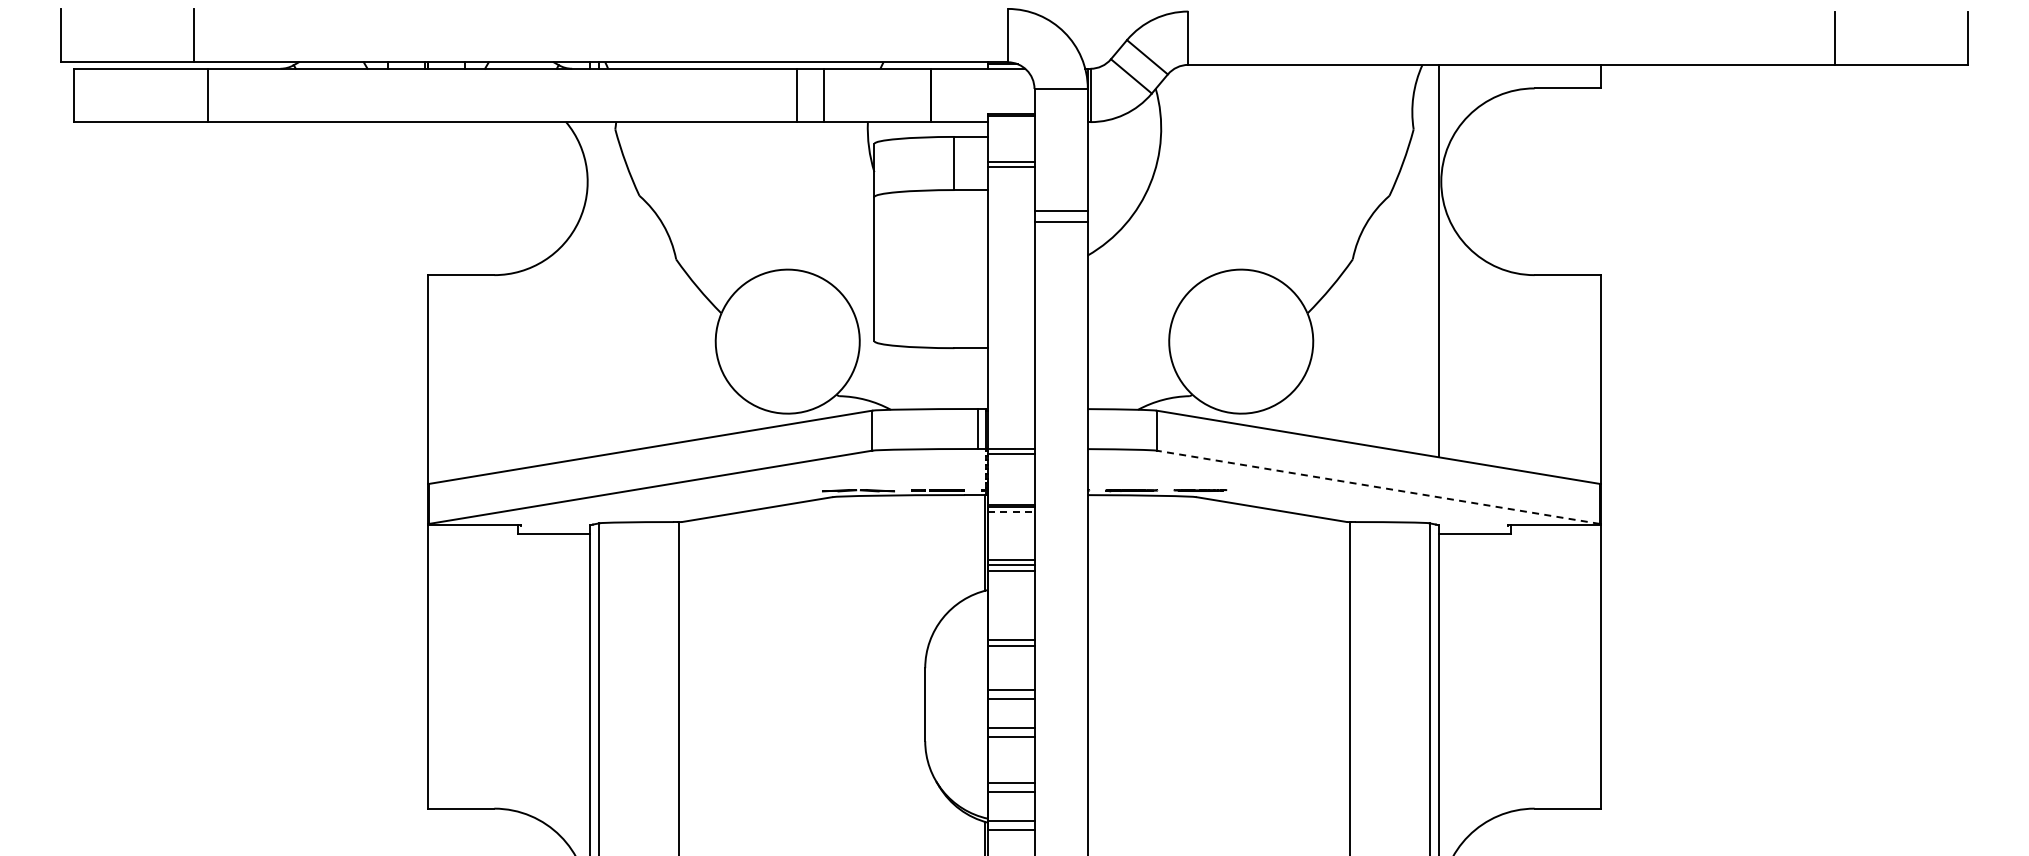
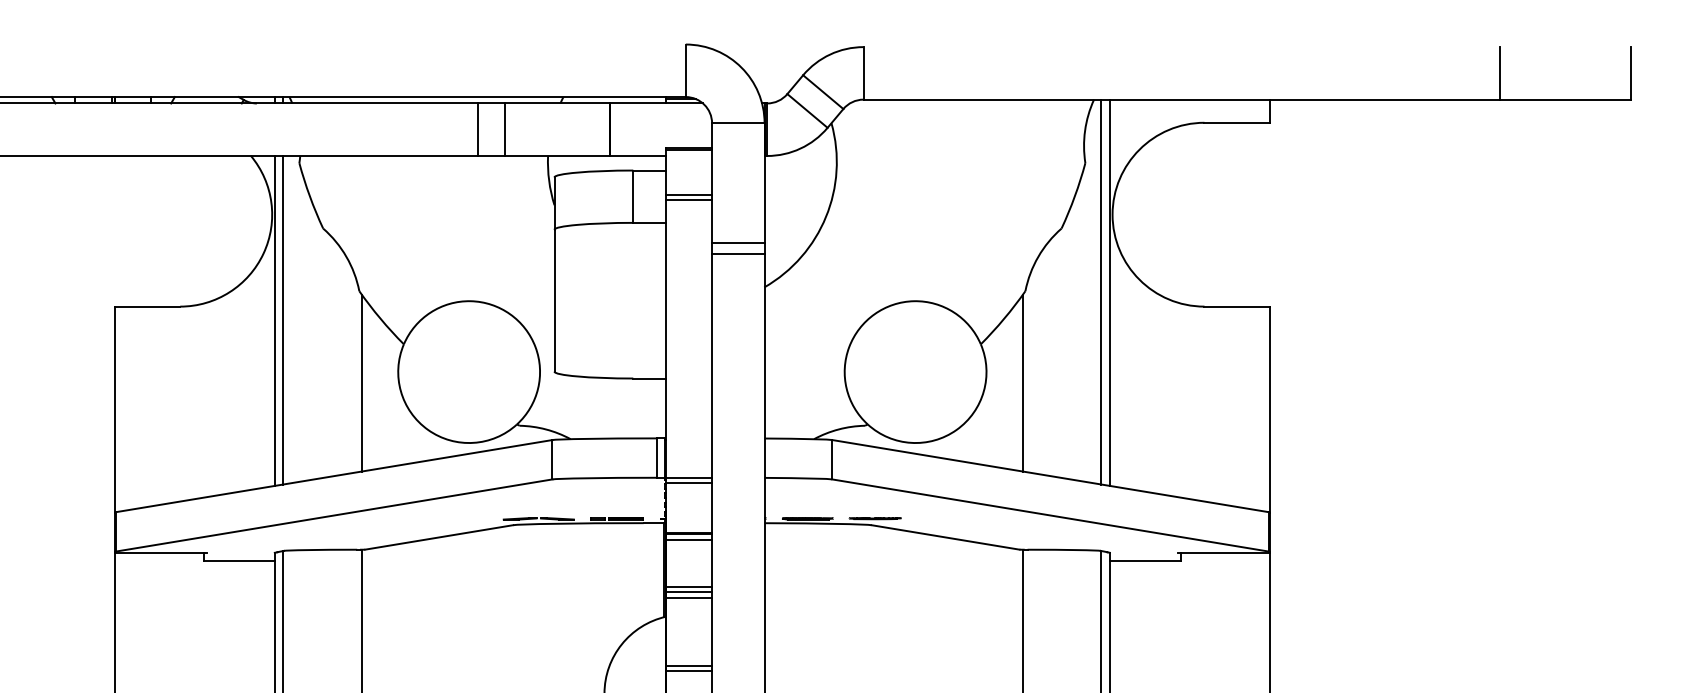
line: (1429, 259) -> (1100, 291), added
line: (599, 288) -> (283, 319), added
line: (590, 289) -> (274, 320), added
line: (678, 352) -> (361, 382), added
line: (1350, 352) -> (1023, 382), added
line: (1378, 487) -> (1050, 515), dashed -> solid
line: (1011, 511) -> (689, 539), dashed -> solid

